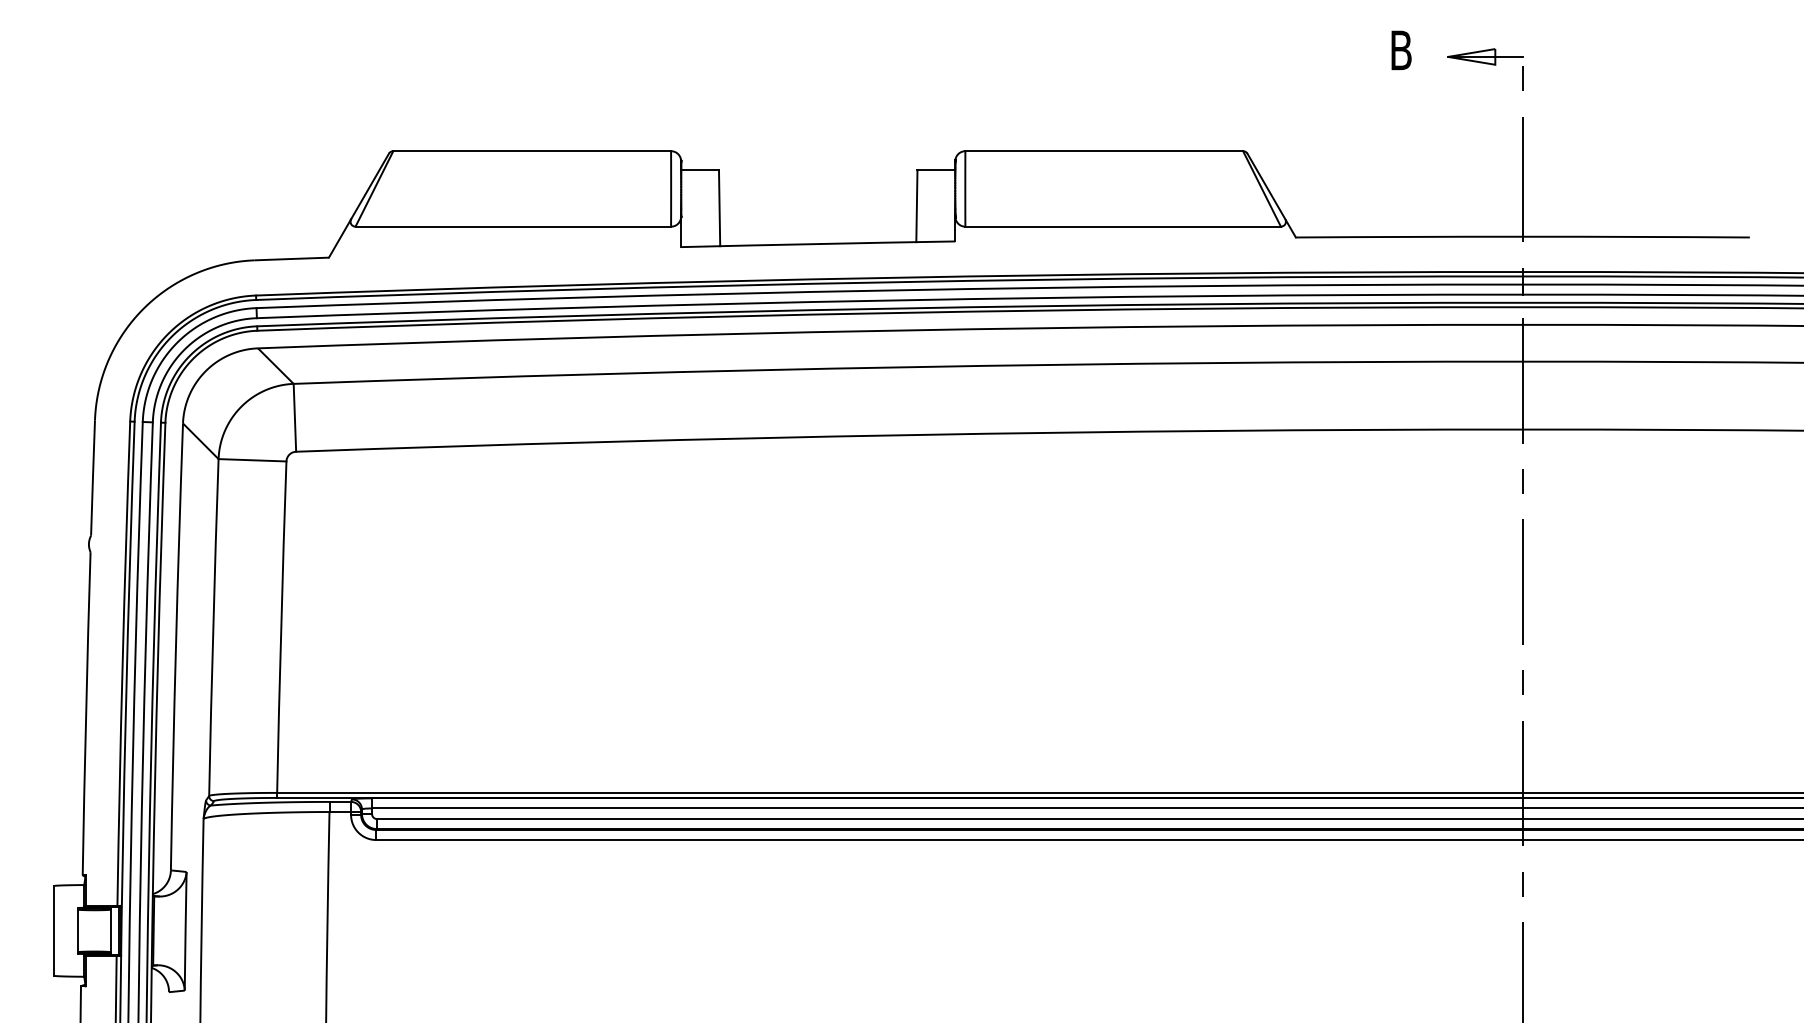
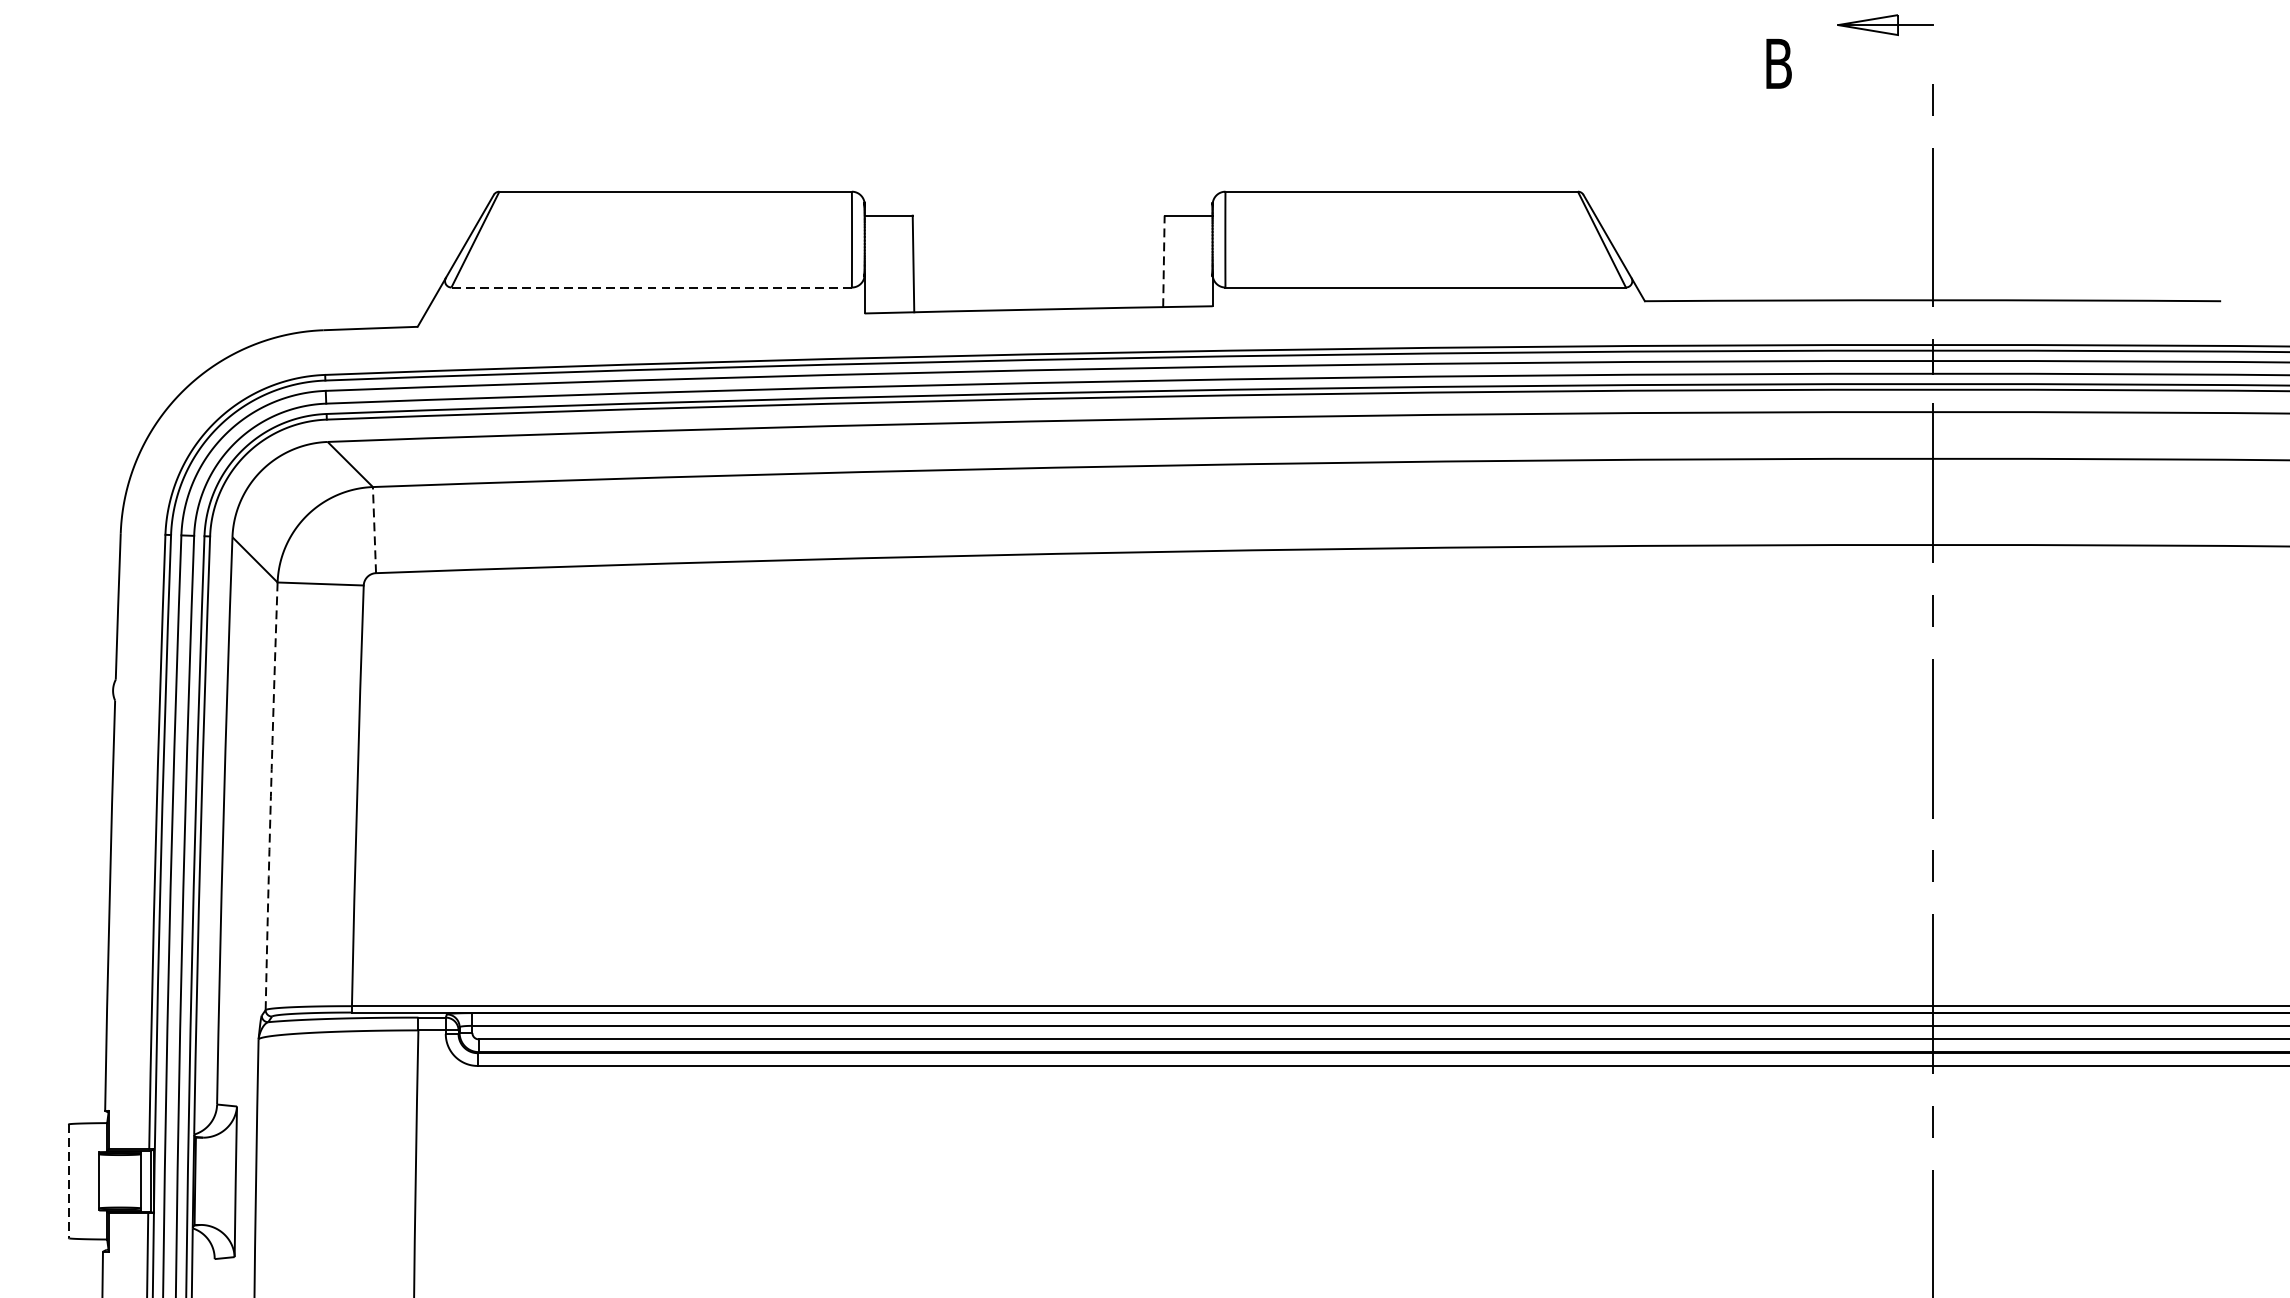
part: (1485, 56) -> (1885, 24), moved
line: (916, 205) -> (1163, 260), solid -> dashed
line: (513, 226) -> (651, 287), solid -> dashed
line: (294, 417) -> (373, 529), solid -> dashed
arc: (213, 627) -> (271, 796), solid -> dashed
line: (54, 930) -> (69, 1180), solid -> dashed

